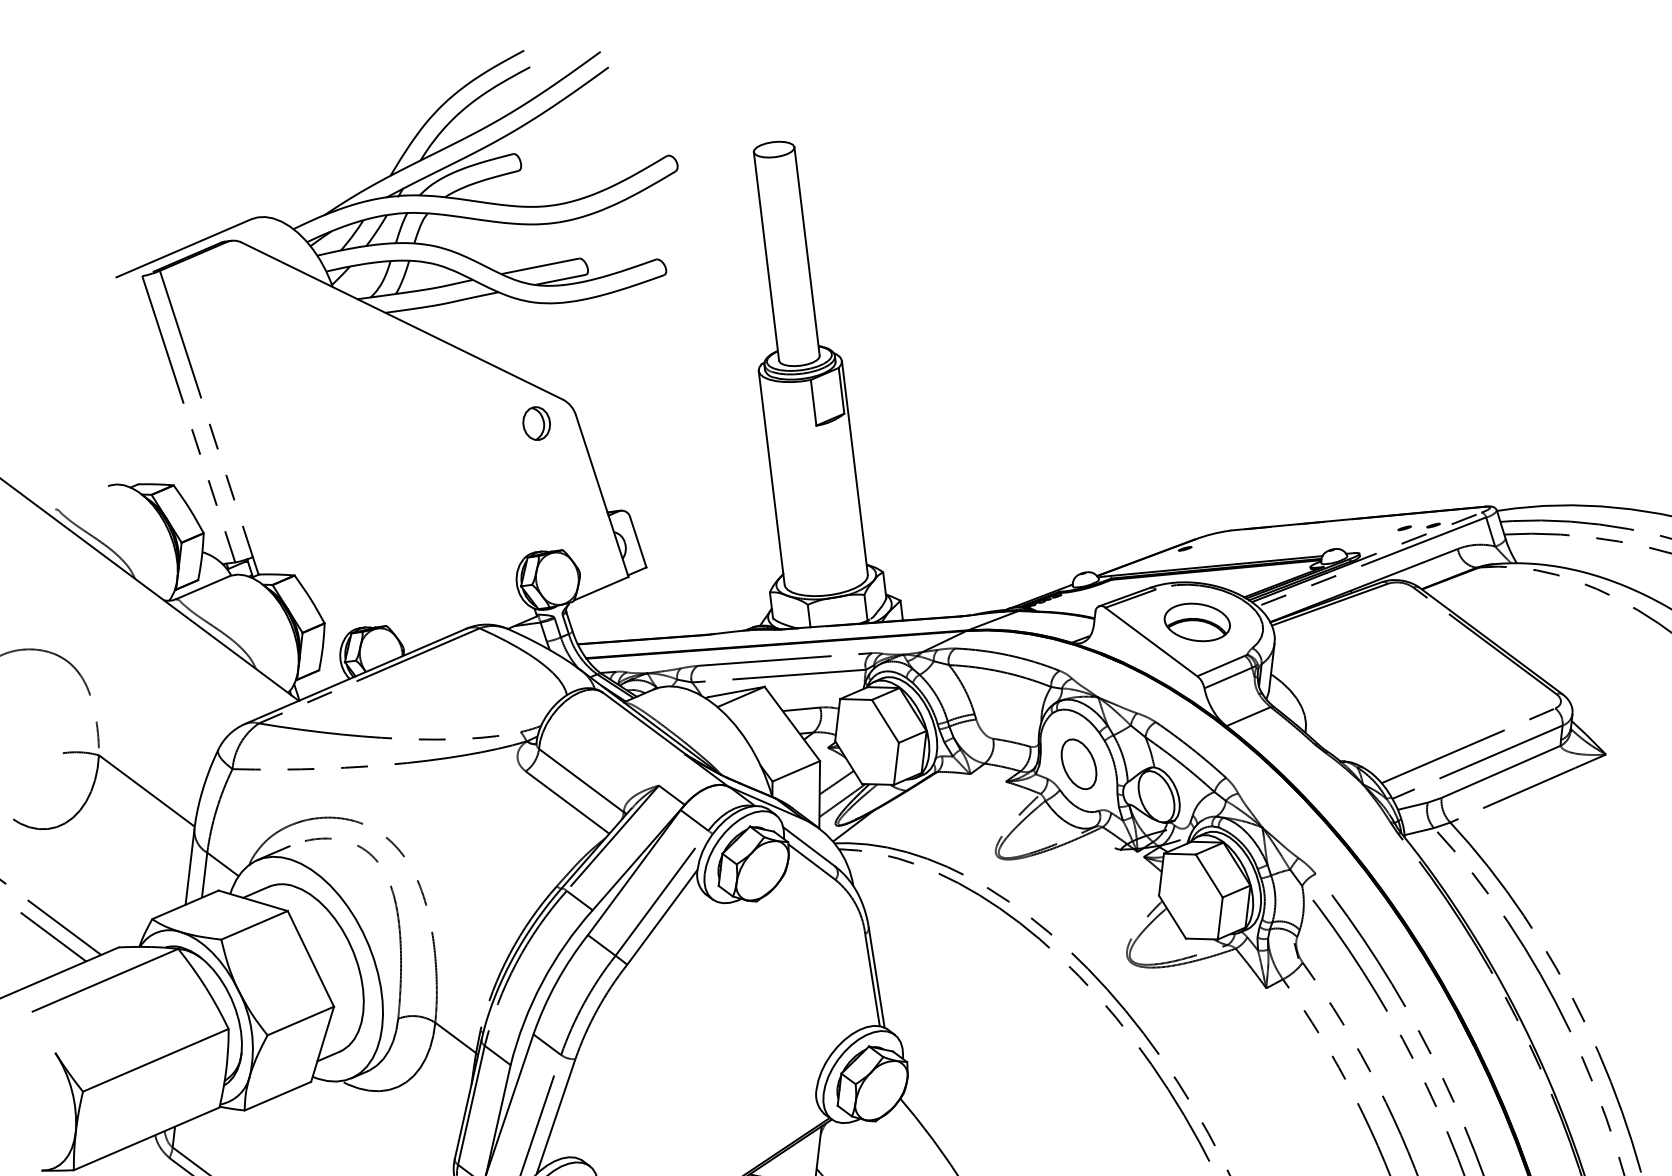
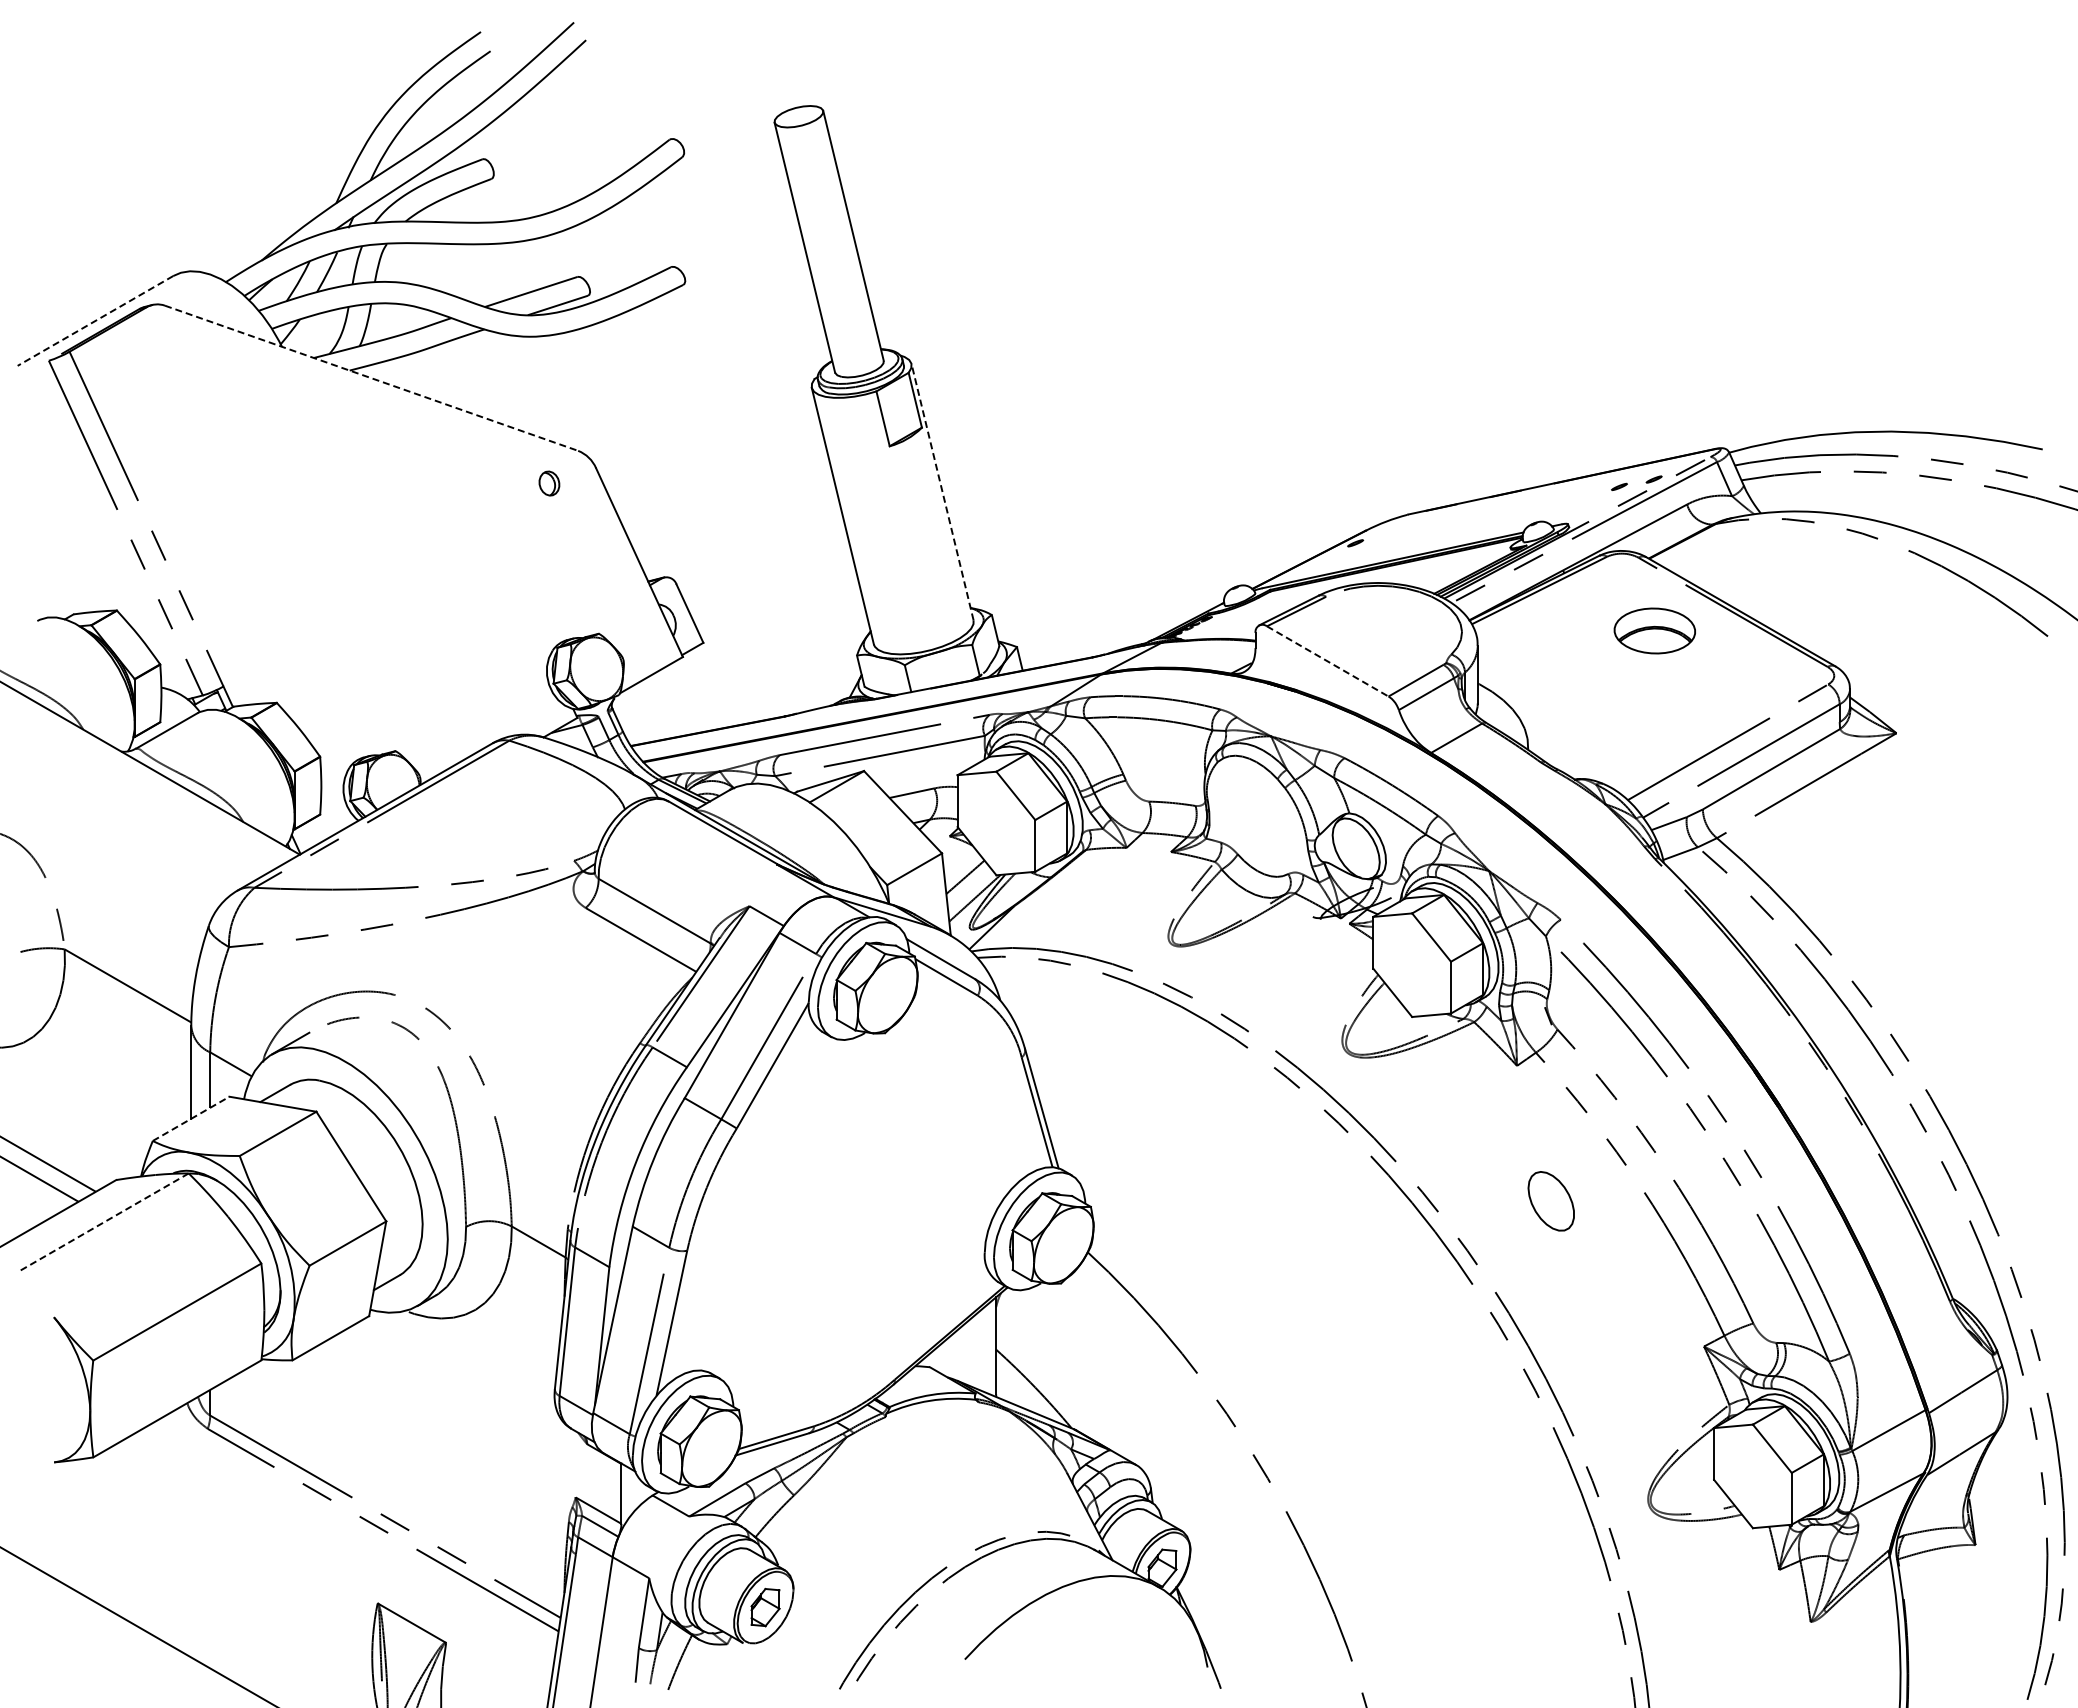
line: (183, 247) -> (95, 320), solid -> dashed
line: (402, 321) -> (371, 378), solid -> dashed
part: (536, 423) -> (549, 483), size x0.6
line: (854, 468) -> (942, 492), solid -> dashed
part: (1197, 621) -> (1654, 630), moved
line: (1151, 642) -> (1328, 661), solid -> dashed
part: (1078, 764) -> (1550, 1201), moved
line: (185, 904) -> (191, 1118), solid -> dashed
line: (105, 980) -> (104, 1222), solid -> dashed

